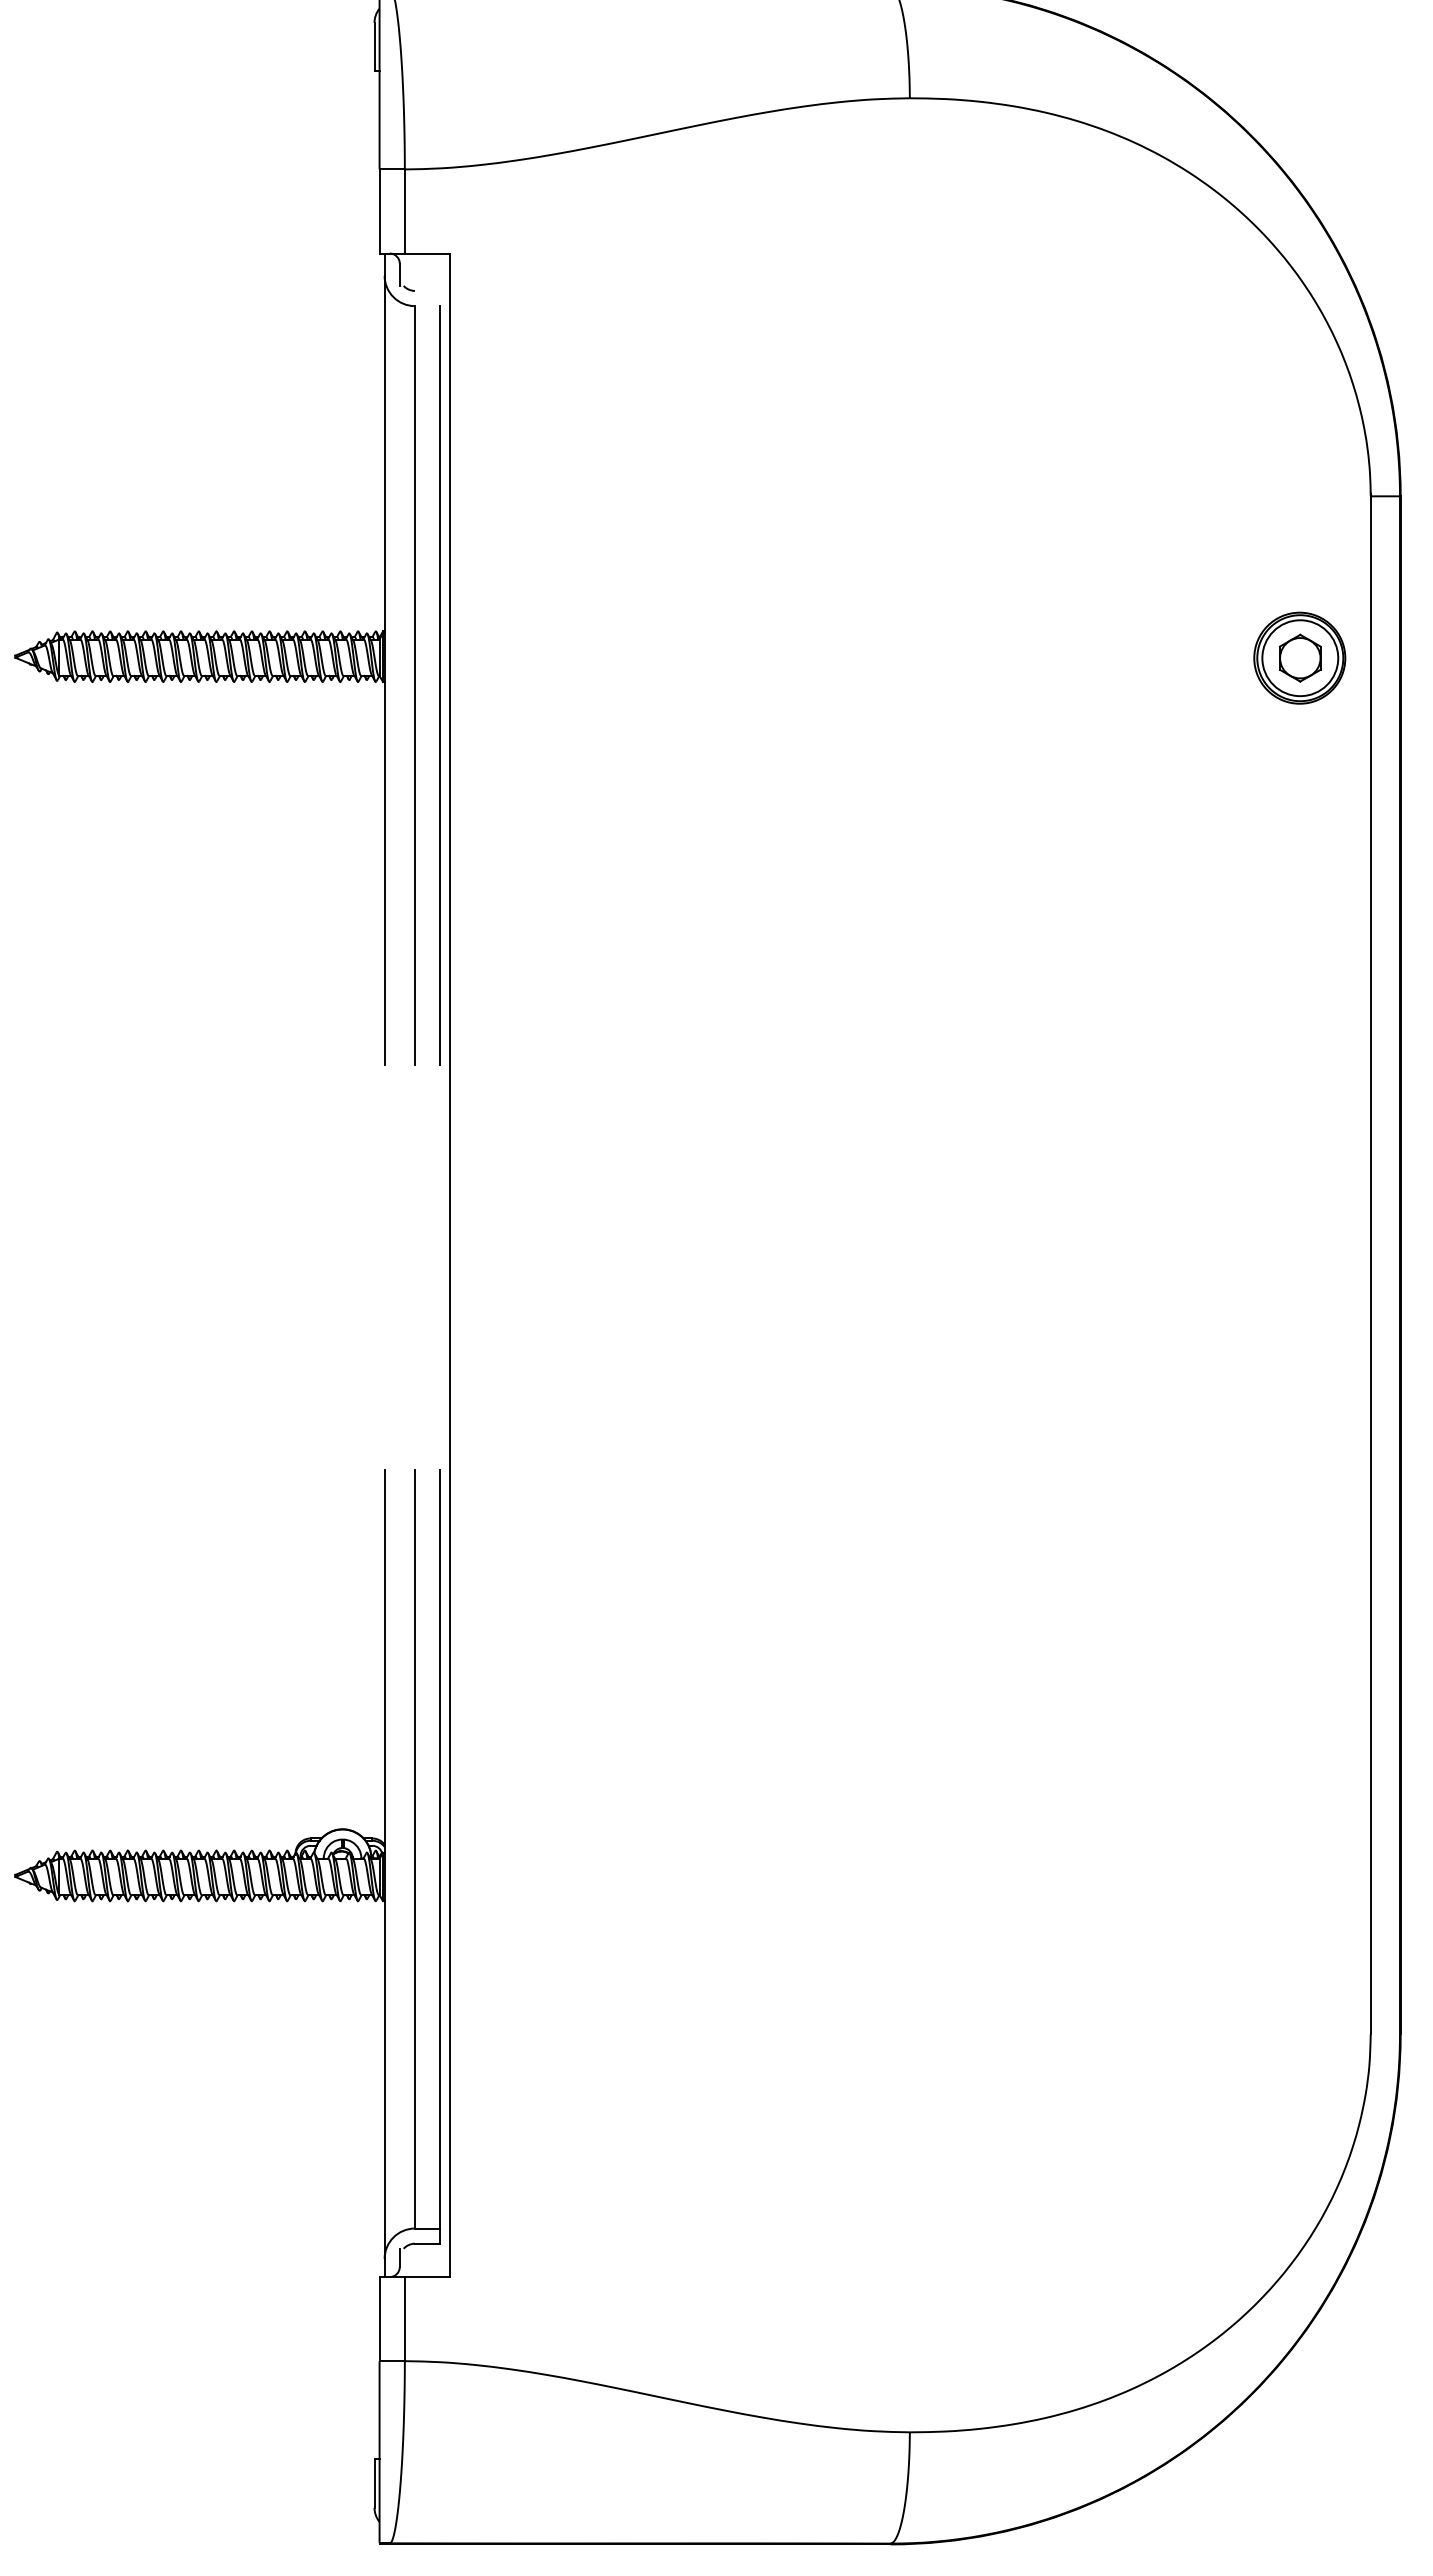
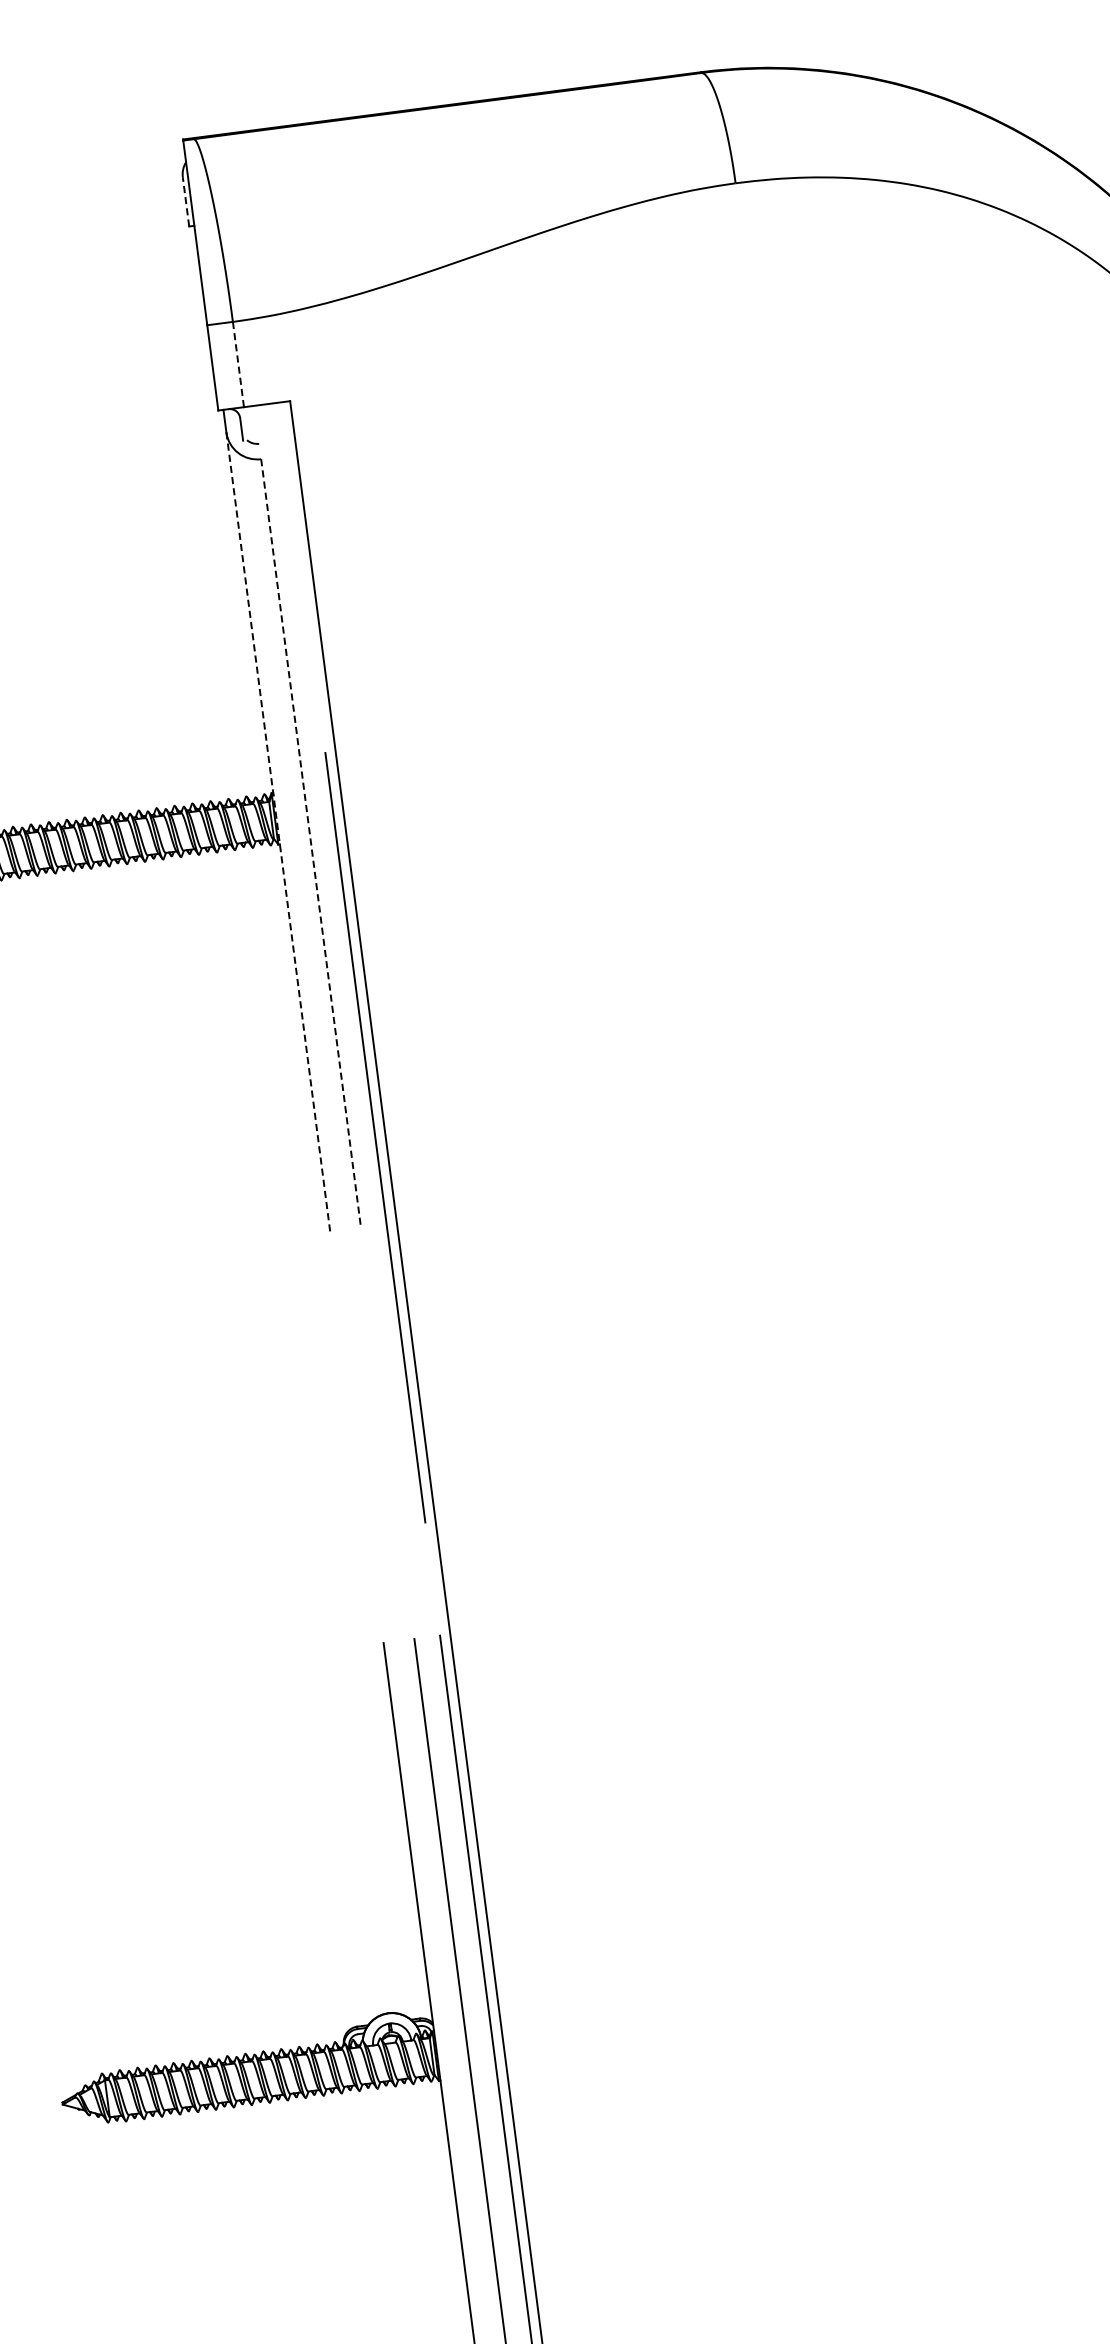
line: (374, 46) -> (185, 201), solid -> dashed
line: (404, 211) -> (238, 364), solid -> dashed
line: (384, 670) -> (278, 832), solid -> dashed
line: (439, 685) -> (374, 1137), moved
line: (414, 686) -> (310, 844), solid -> dashed

